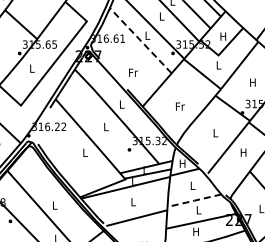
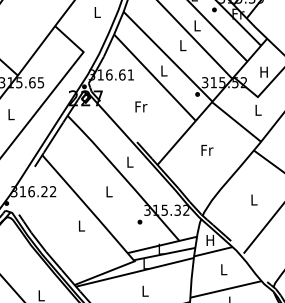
line: (140, 40) -> (154, 77), dashed -> solid
text: (133, 72) -> (141, 106), moved
text: (180, 106) -> (207, 150), moved
line: (194, 200) -> (226, 289), dashed -> solid

